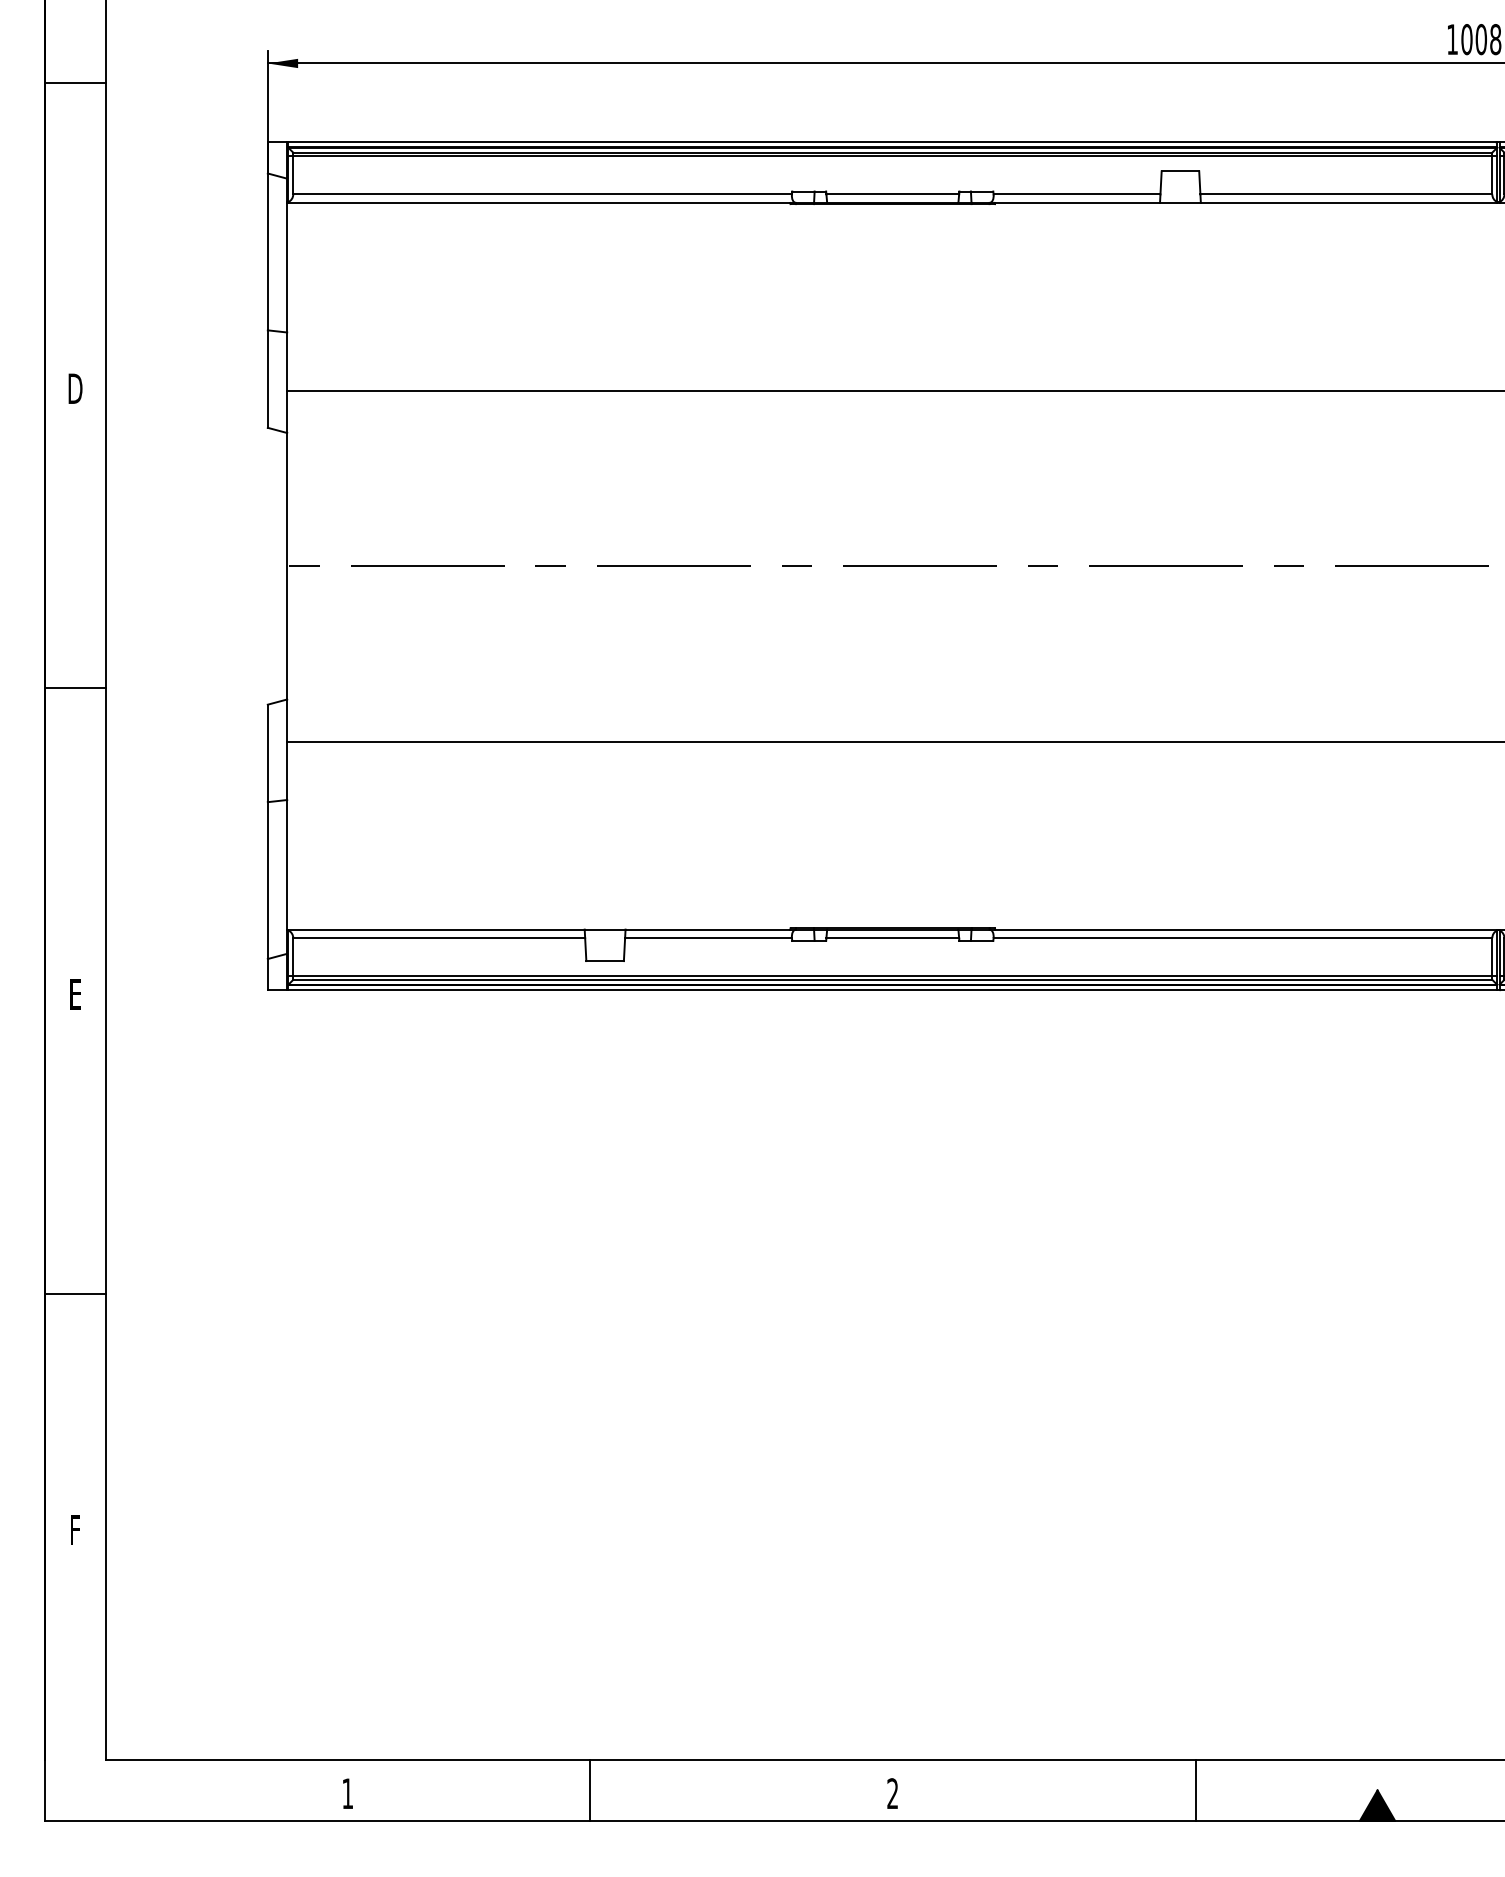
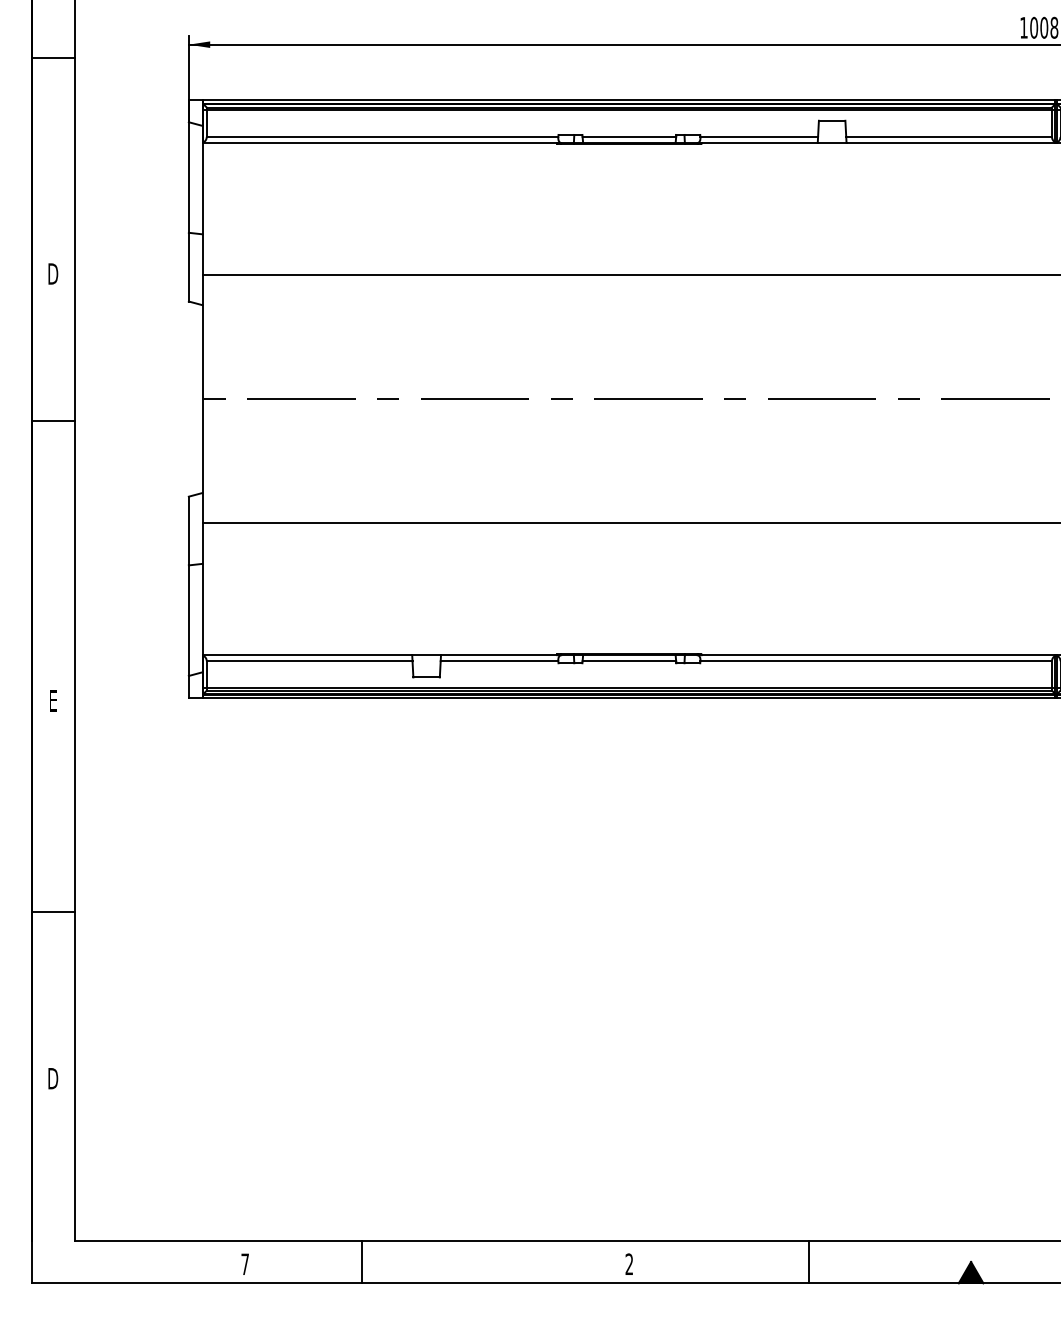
line: (75, 688) -> (53, 421), moved
text: (75, 1530) -> (53, 1078), F -> D
line: (590, 1790) -> (362, 1262), moved
line: (1195, 1790) -> (808, 1262), moved
text: (347, 1793) -> (245, 1264), 1 -> 7

